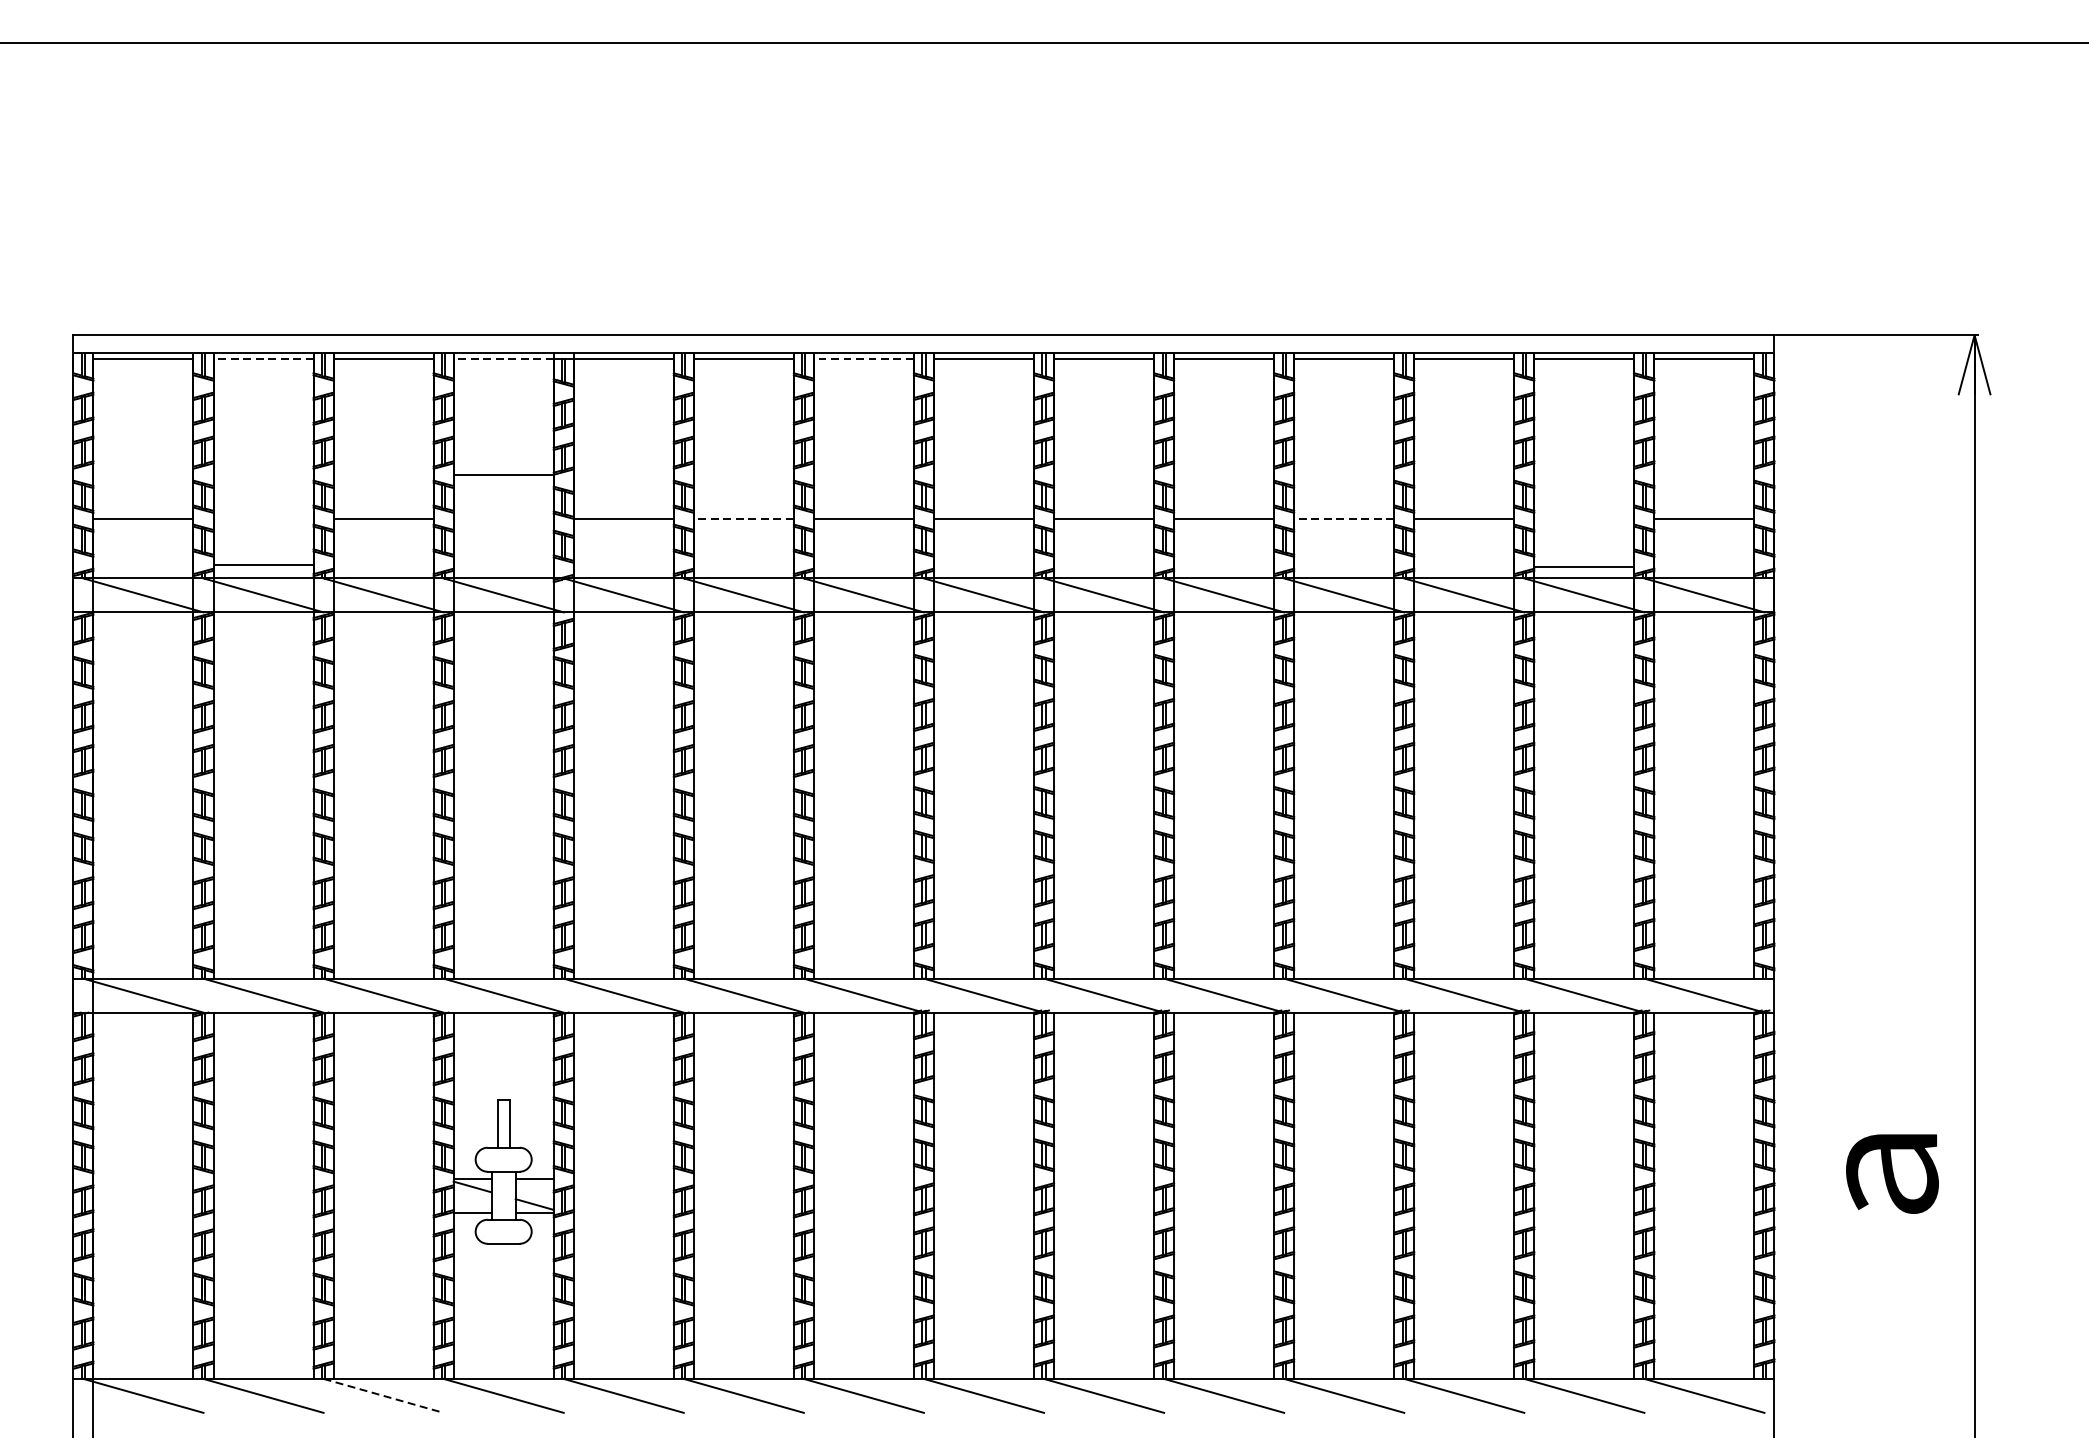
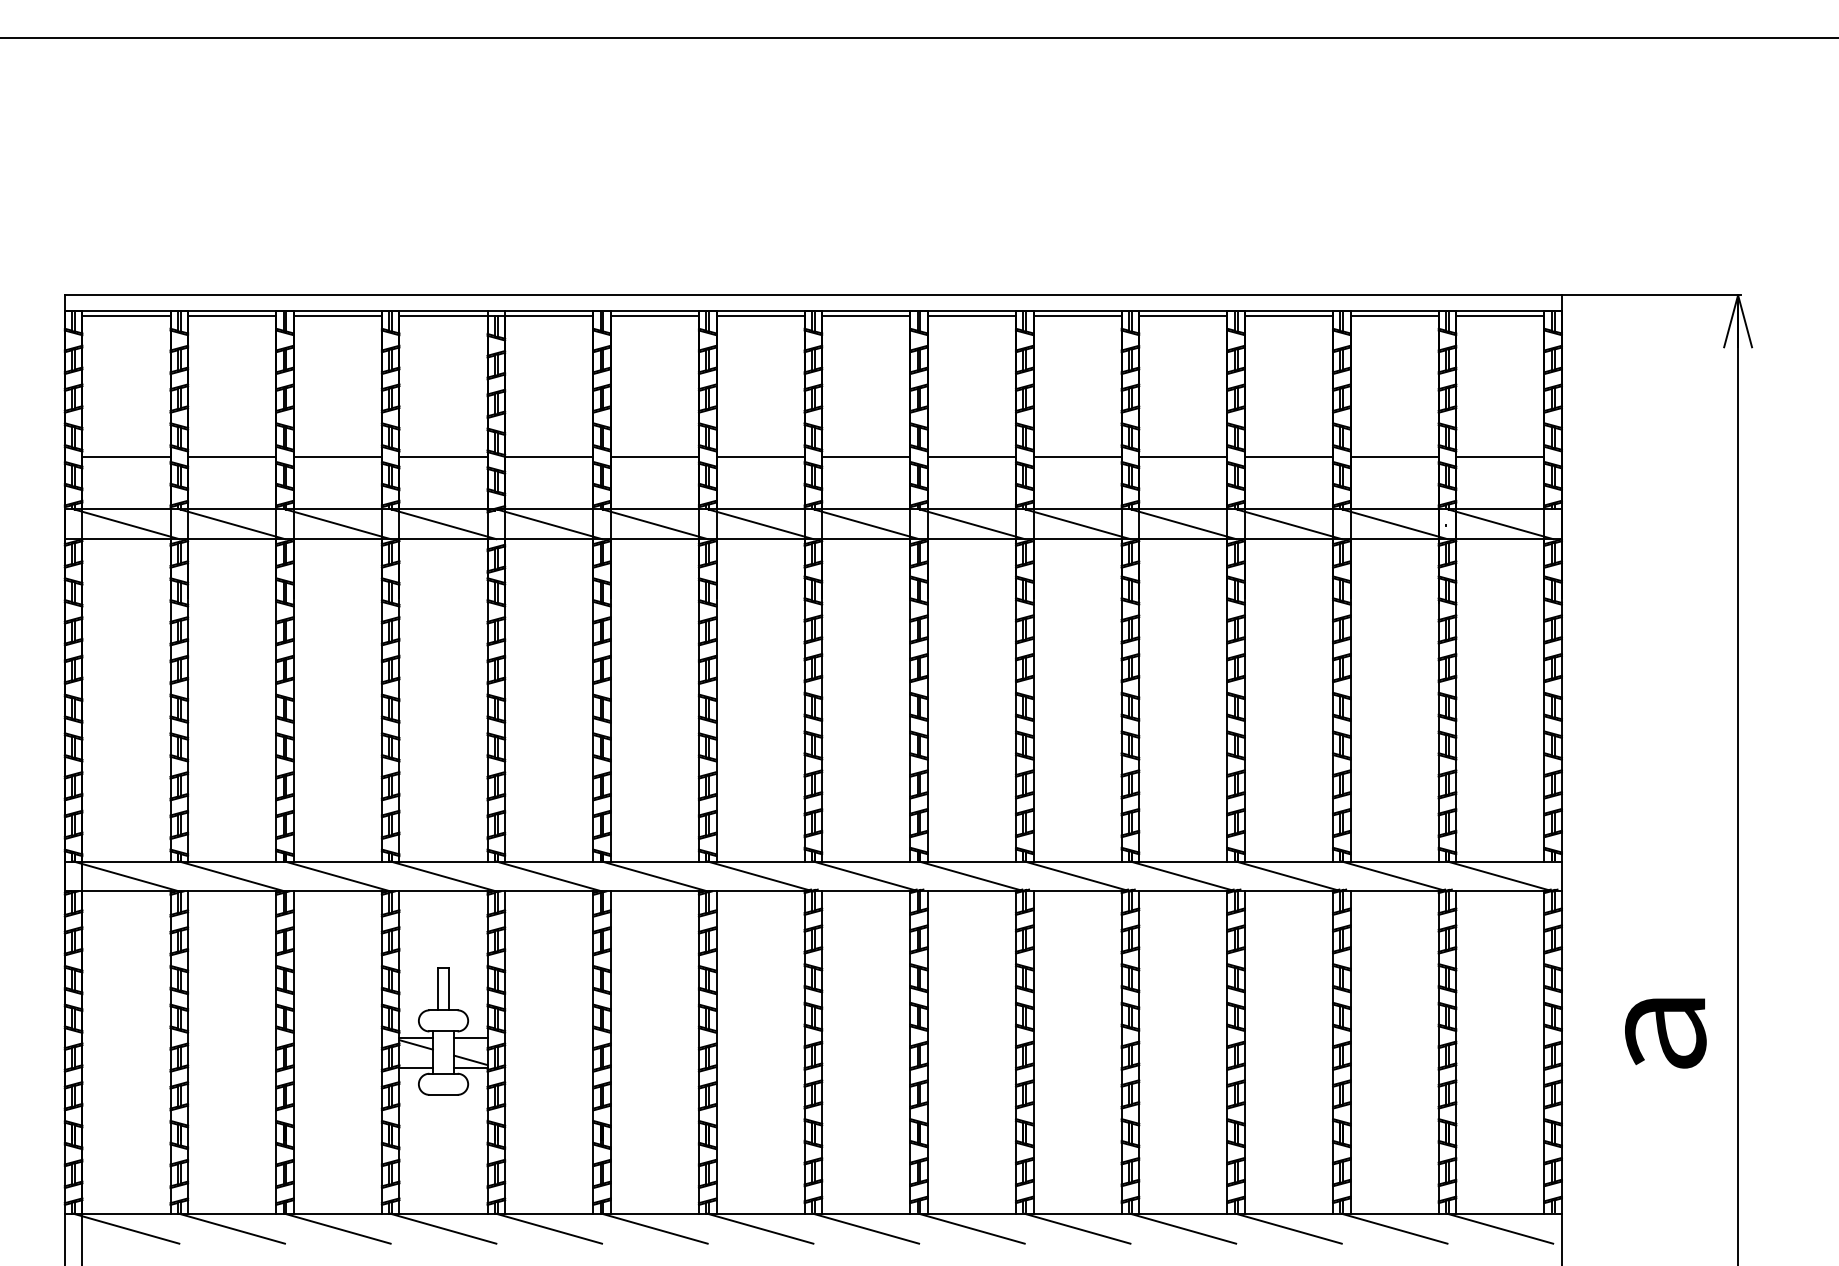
line: (262, 359) -> (231, 316), dashed -> solid
line: (503, 359) -> (443, 316), dashed -> solid
line: (863, 359) -> (760, 316), dashed -> solid
line: (503, 475) -> (443, 457), moved
line: (743, 519) -> (654, 457), dashed -> solid
line: (1343, 519) -> (1182, 457), dashed -> solid
line: (263, 565) -> (232, 457), moved
line: (1584, 567) -> (1394, 457), moved
line: (383, 1395) -> (337, 1228), dashed -> solid

